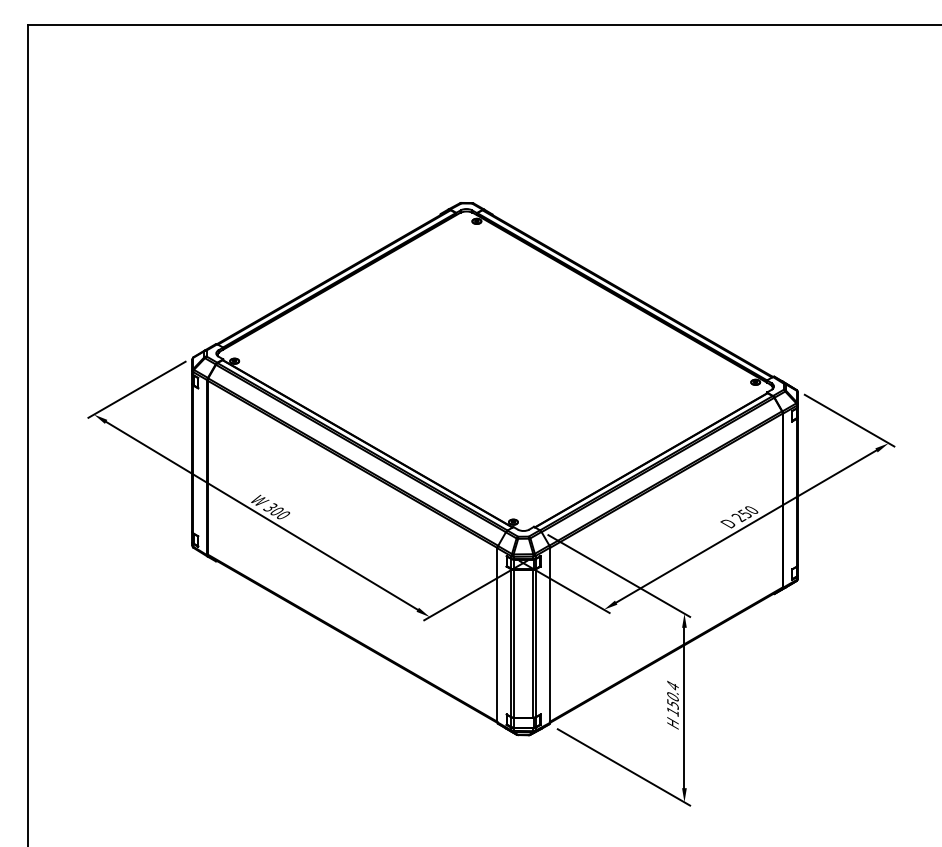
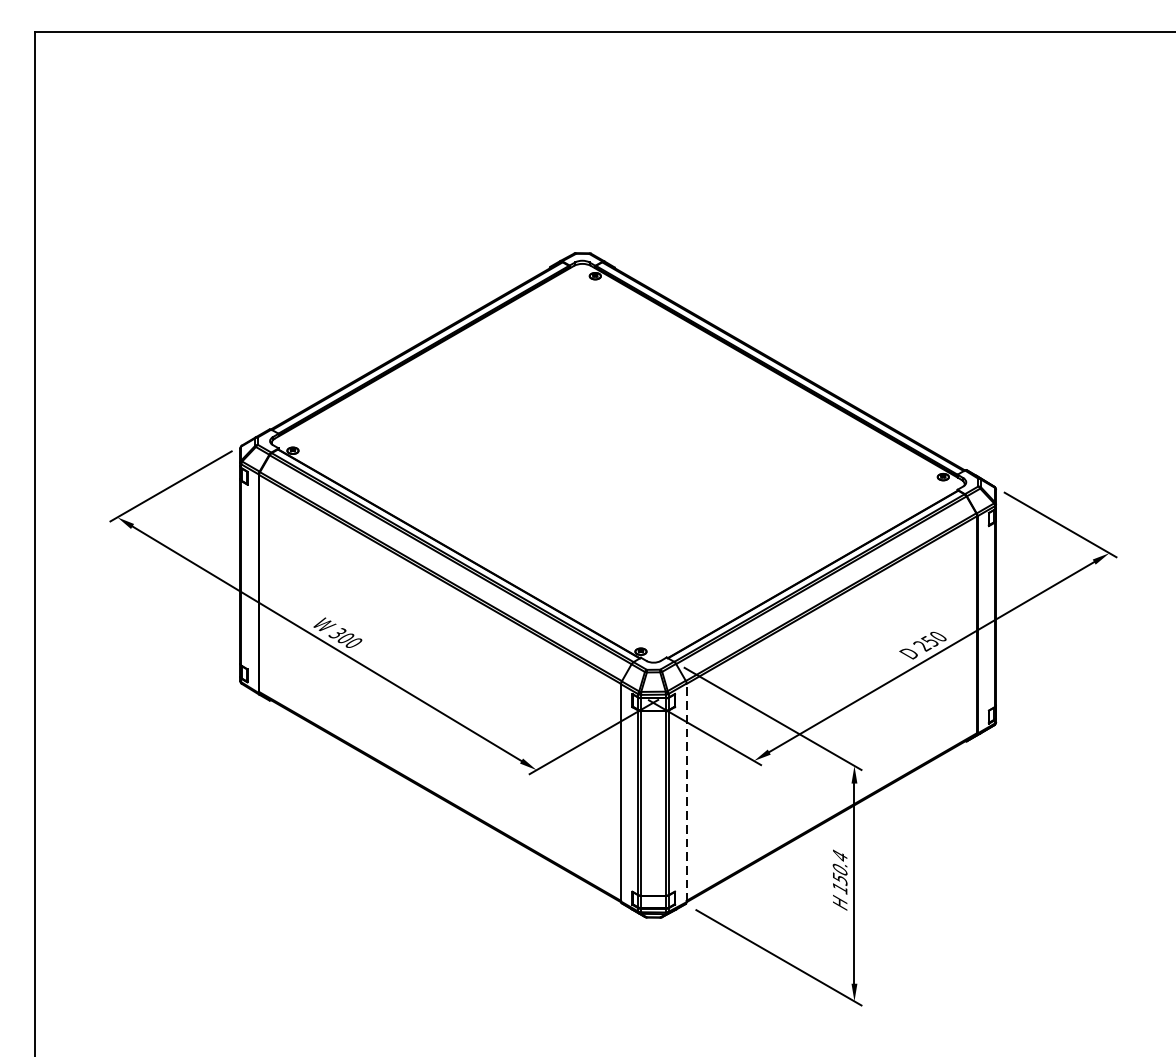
line: (550, 635) -> (687, 793), solid -> dashed

